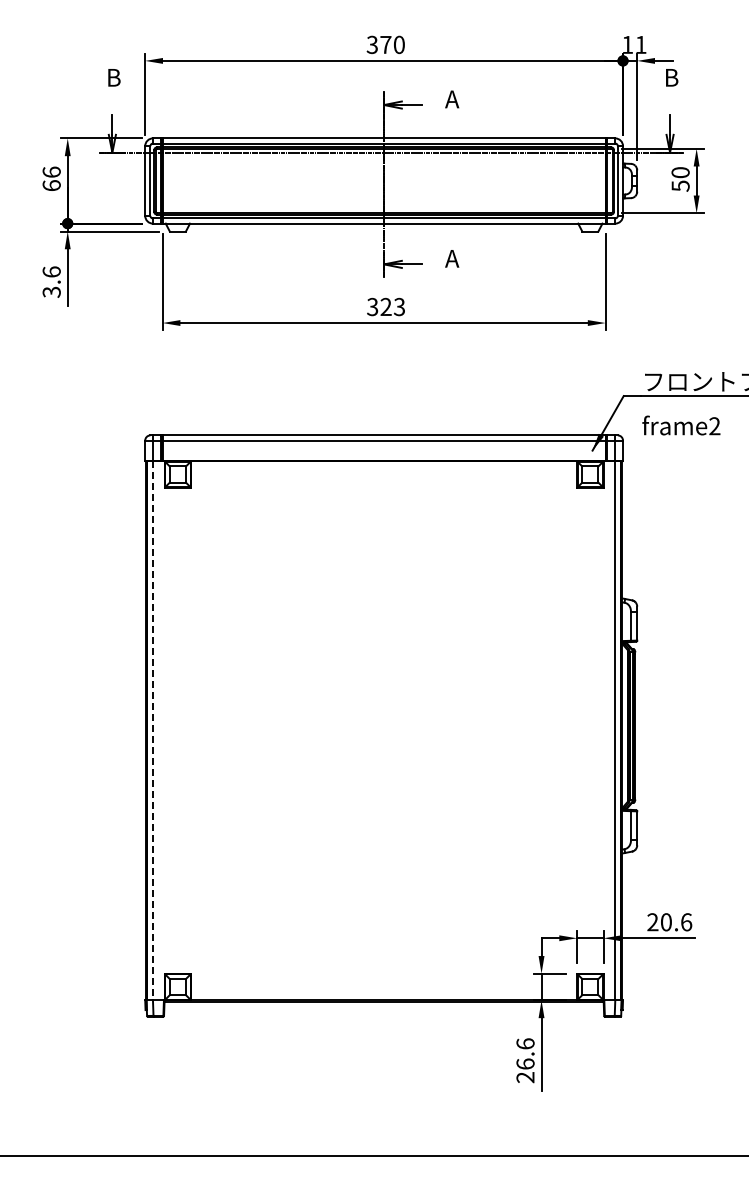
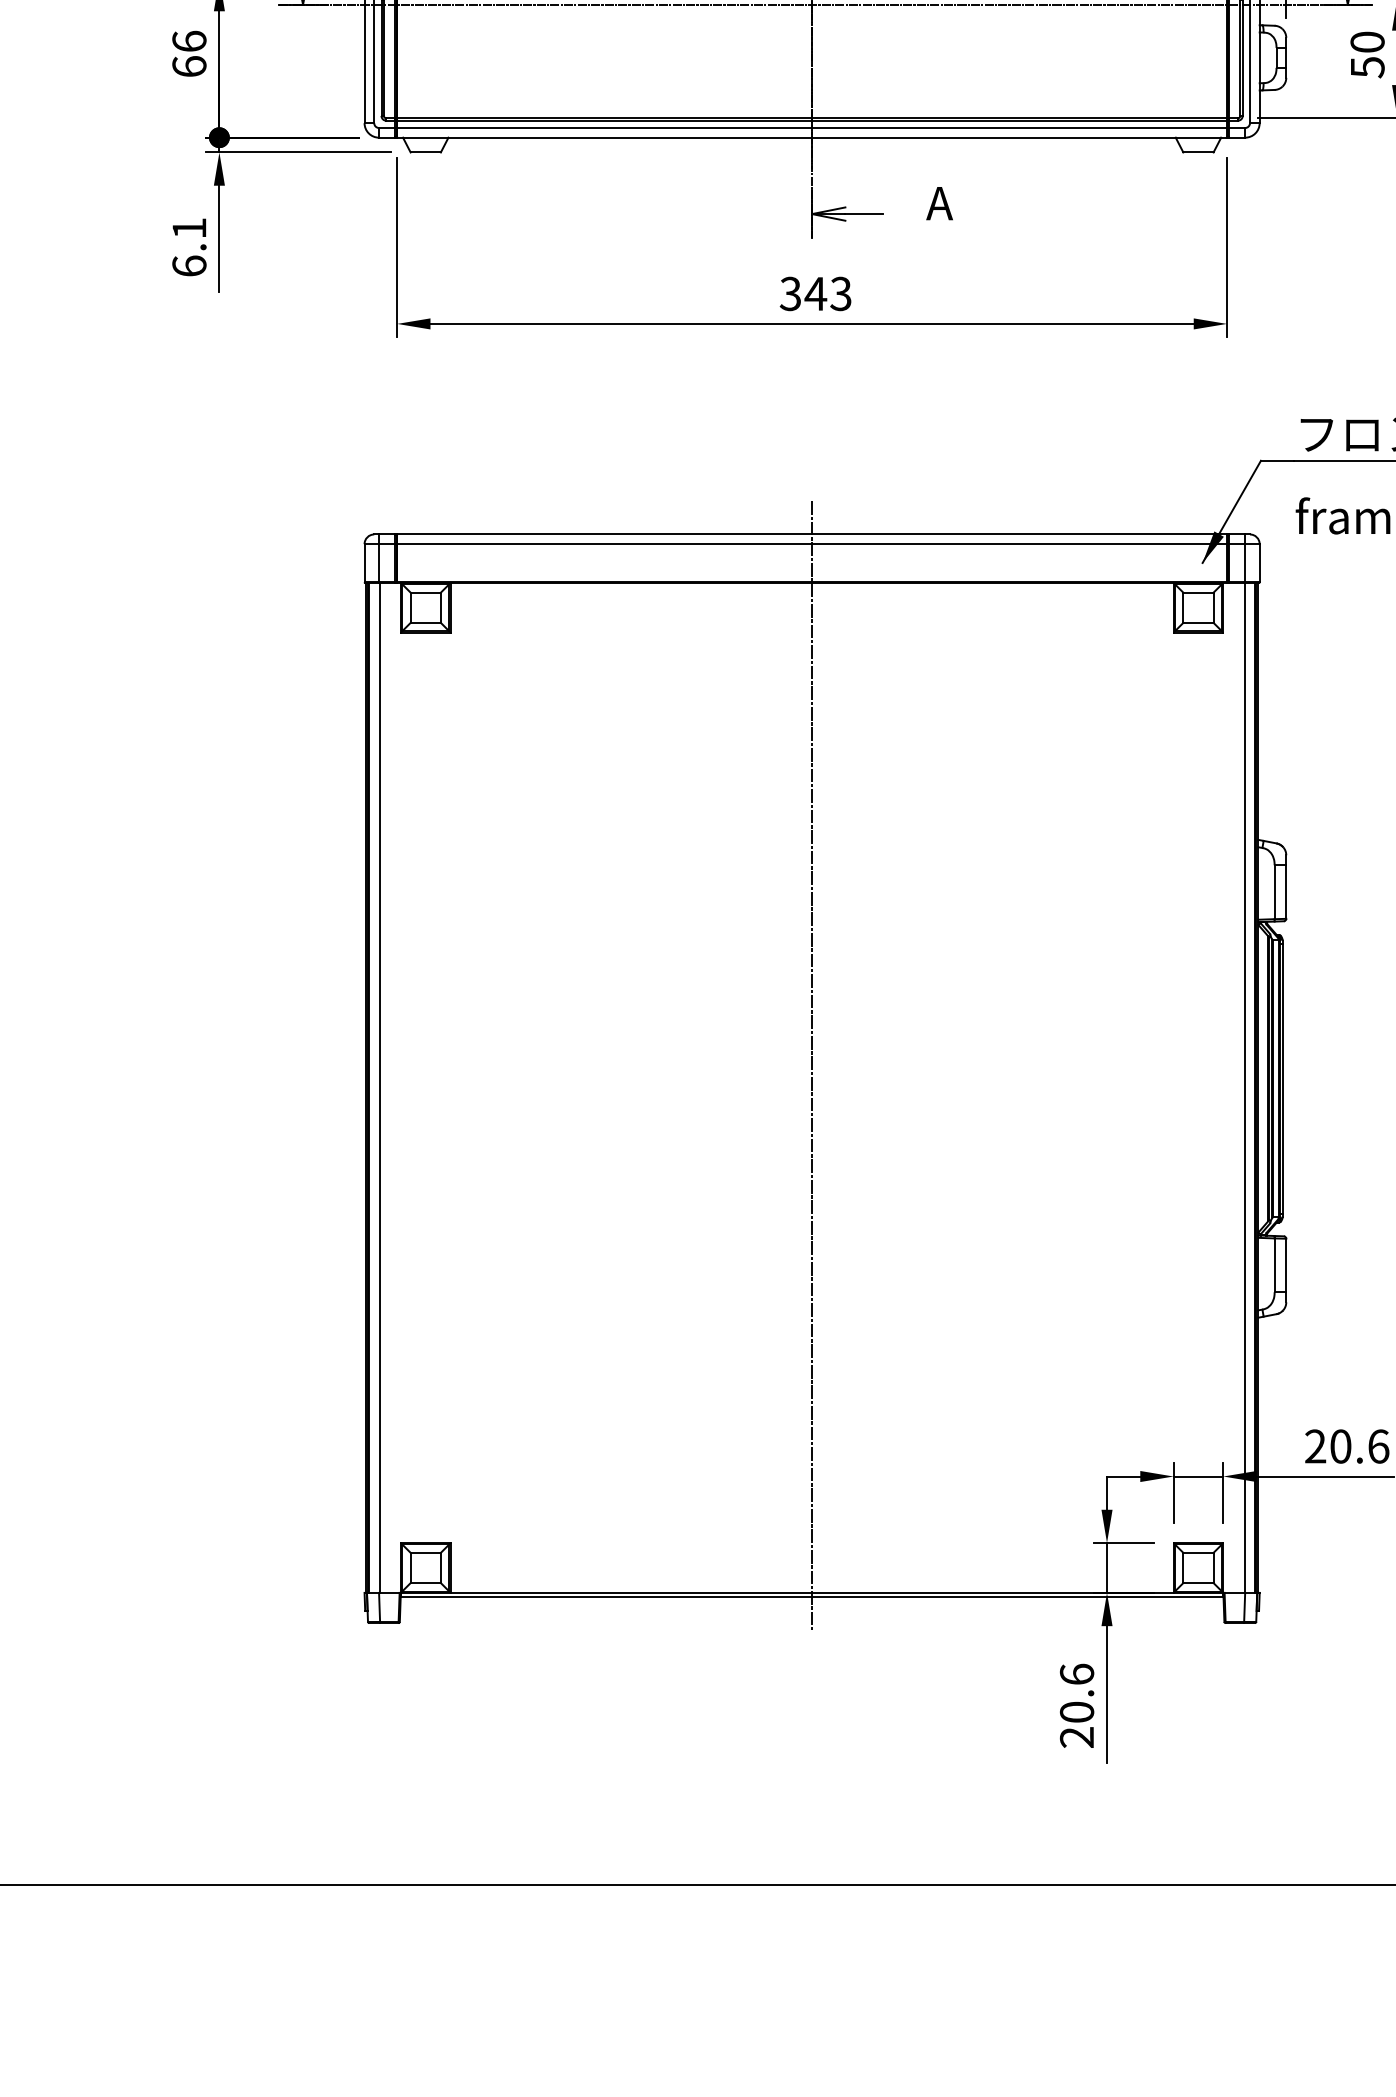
text: (51, 281) -> (188, 246), 3.6 -> 6.1
text: (386, 306) -> (816, 292), 323 -> 343
line: (384, 718) -> (812, 1064), added
line: (153, 730) -> (380, 1087), dashed -> solid
text: (525, 1063) -> (1076, 1711), 26.6 -> 20.6

